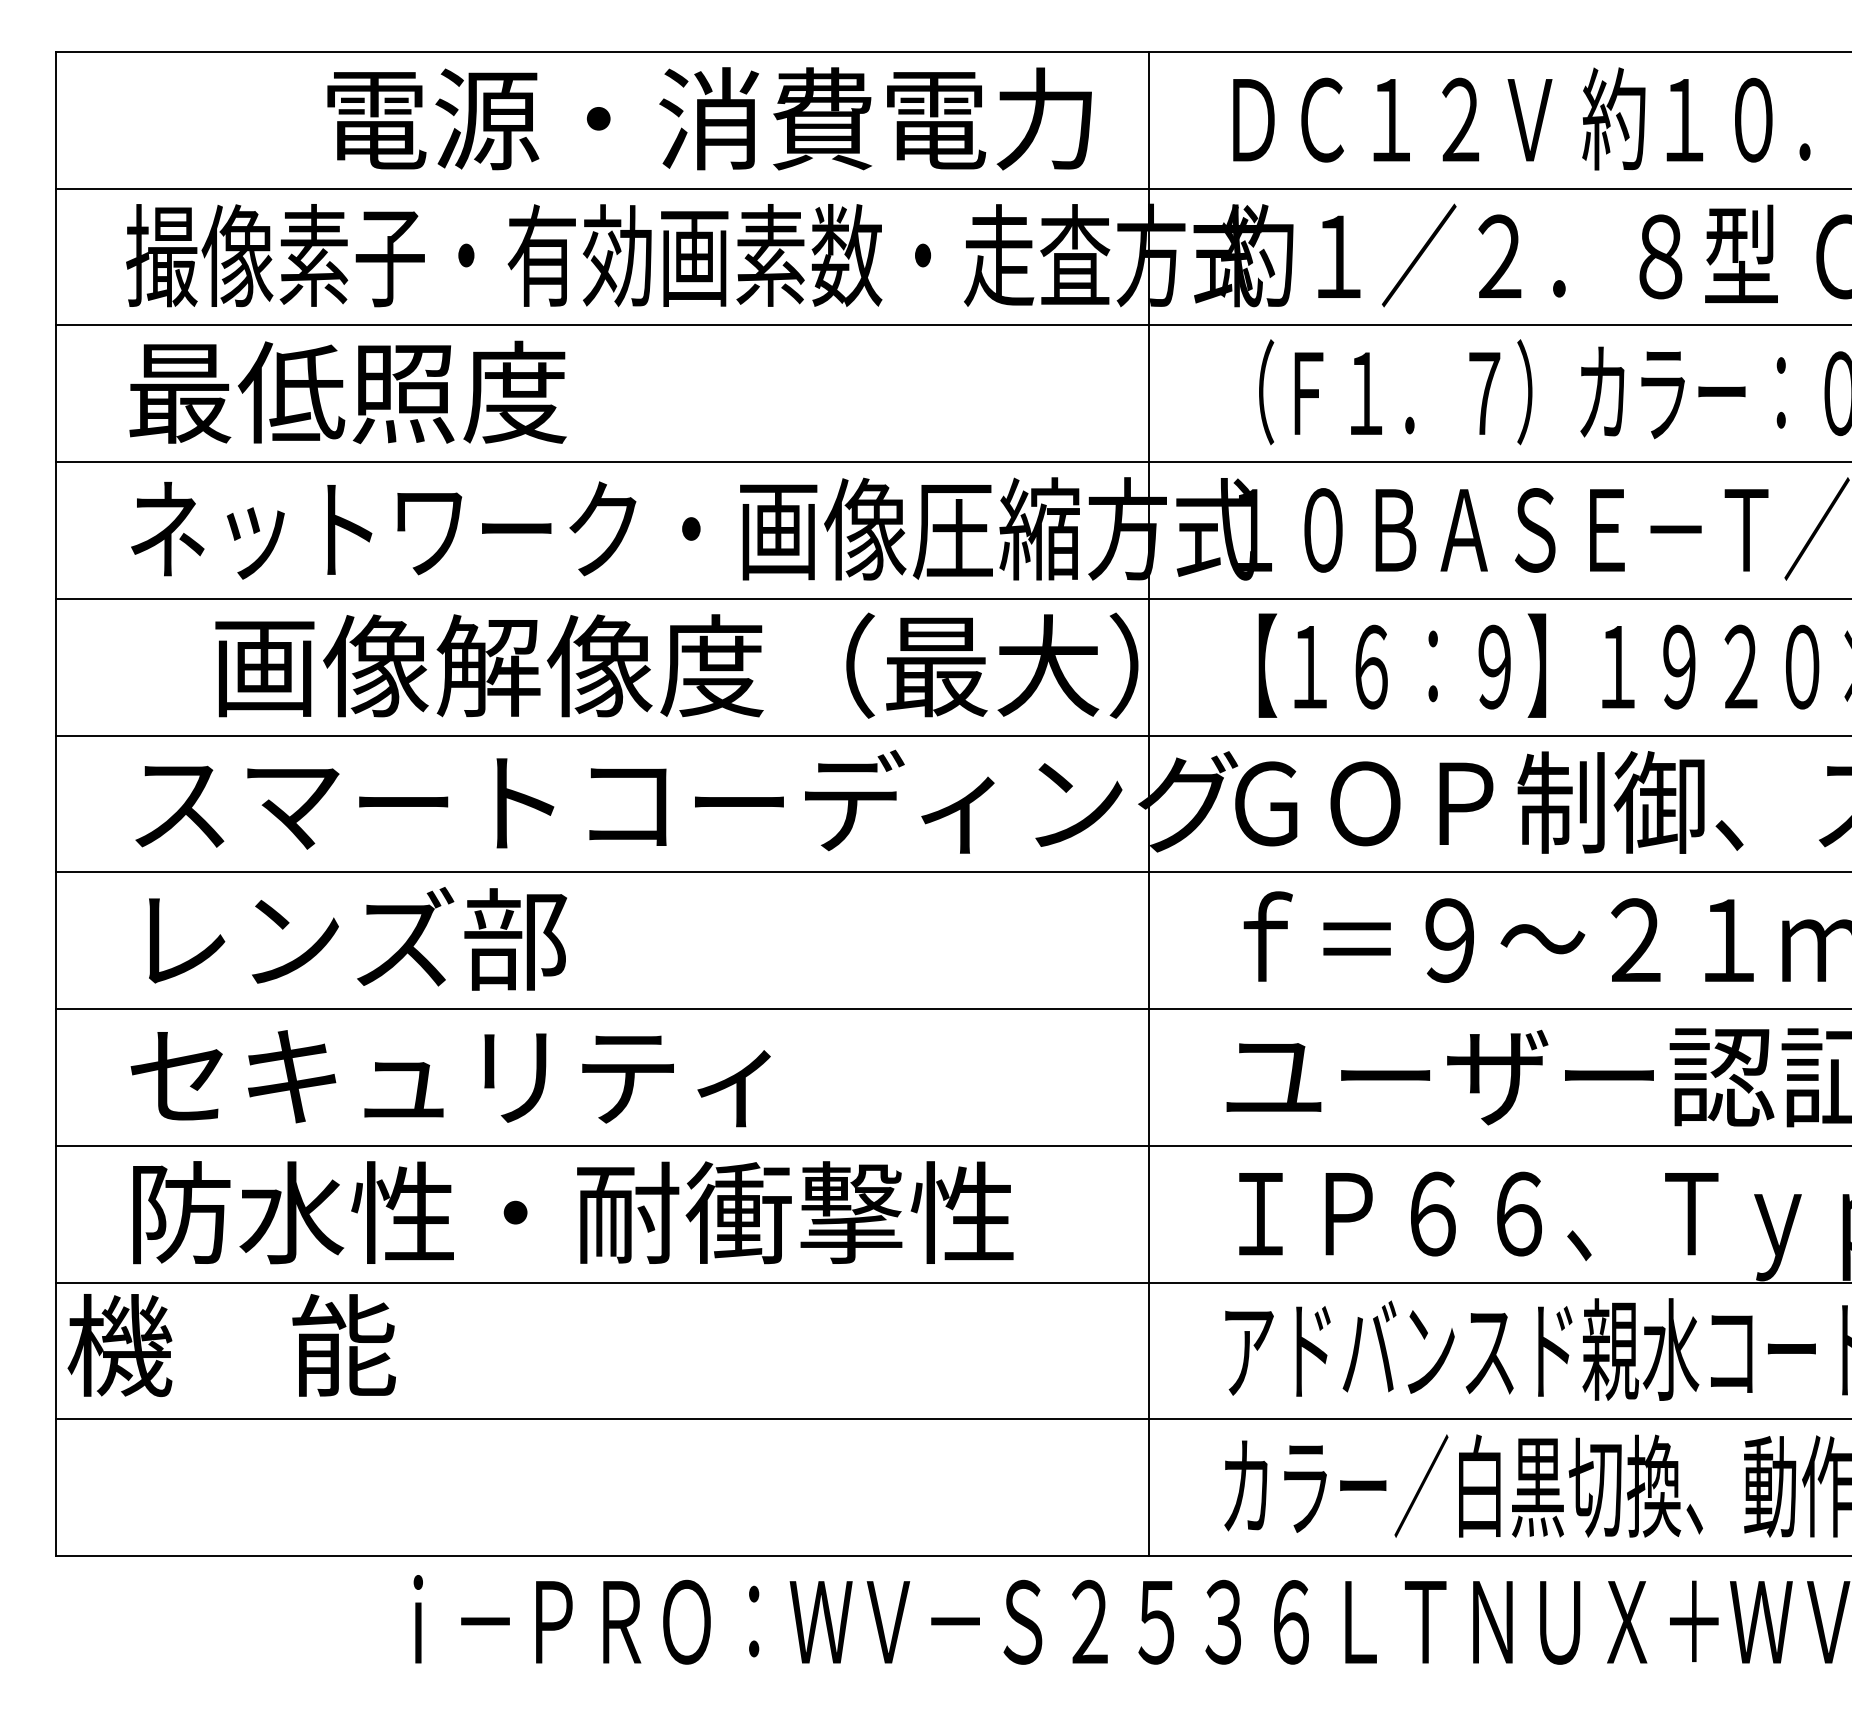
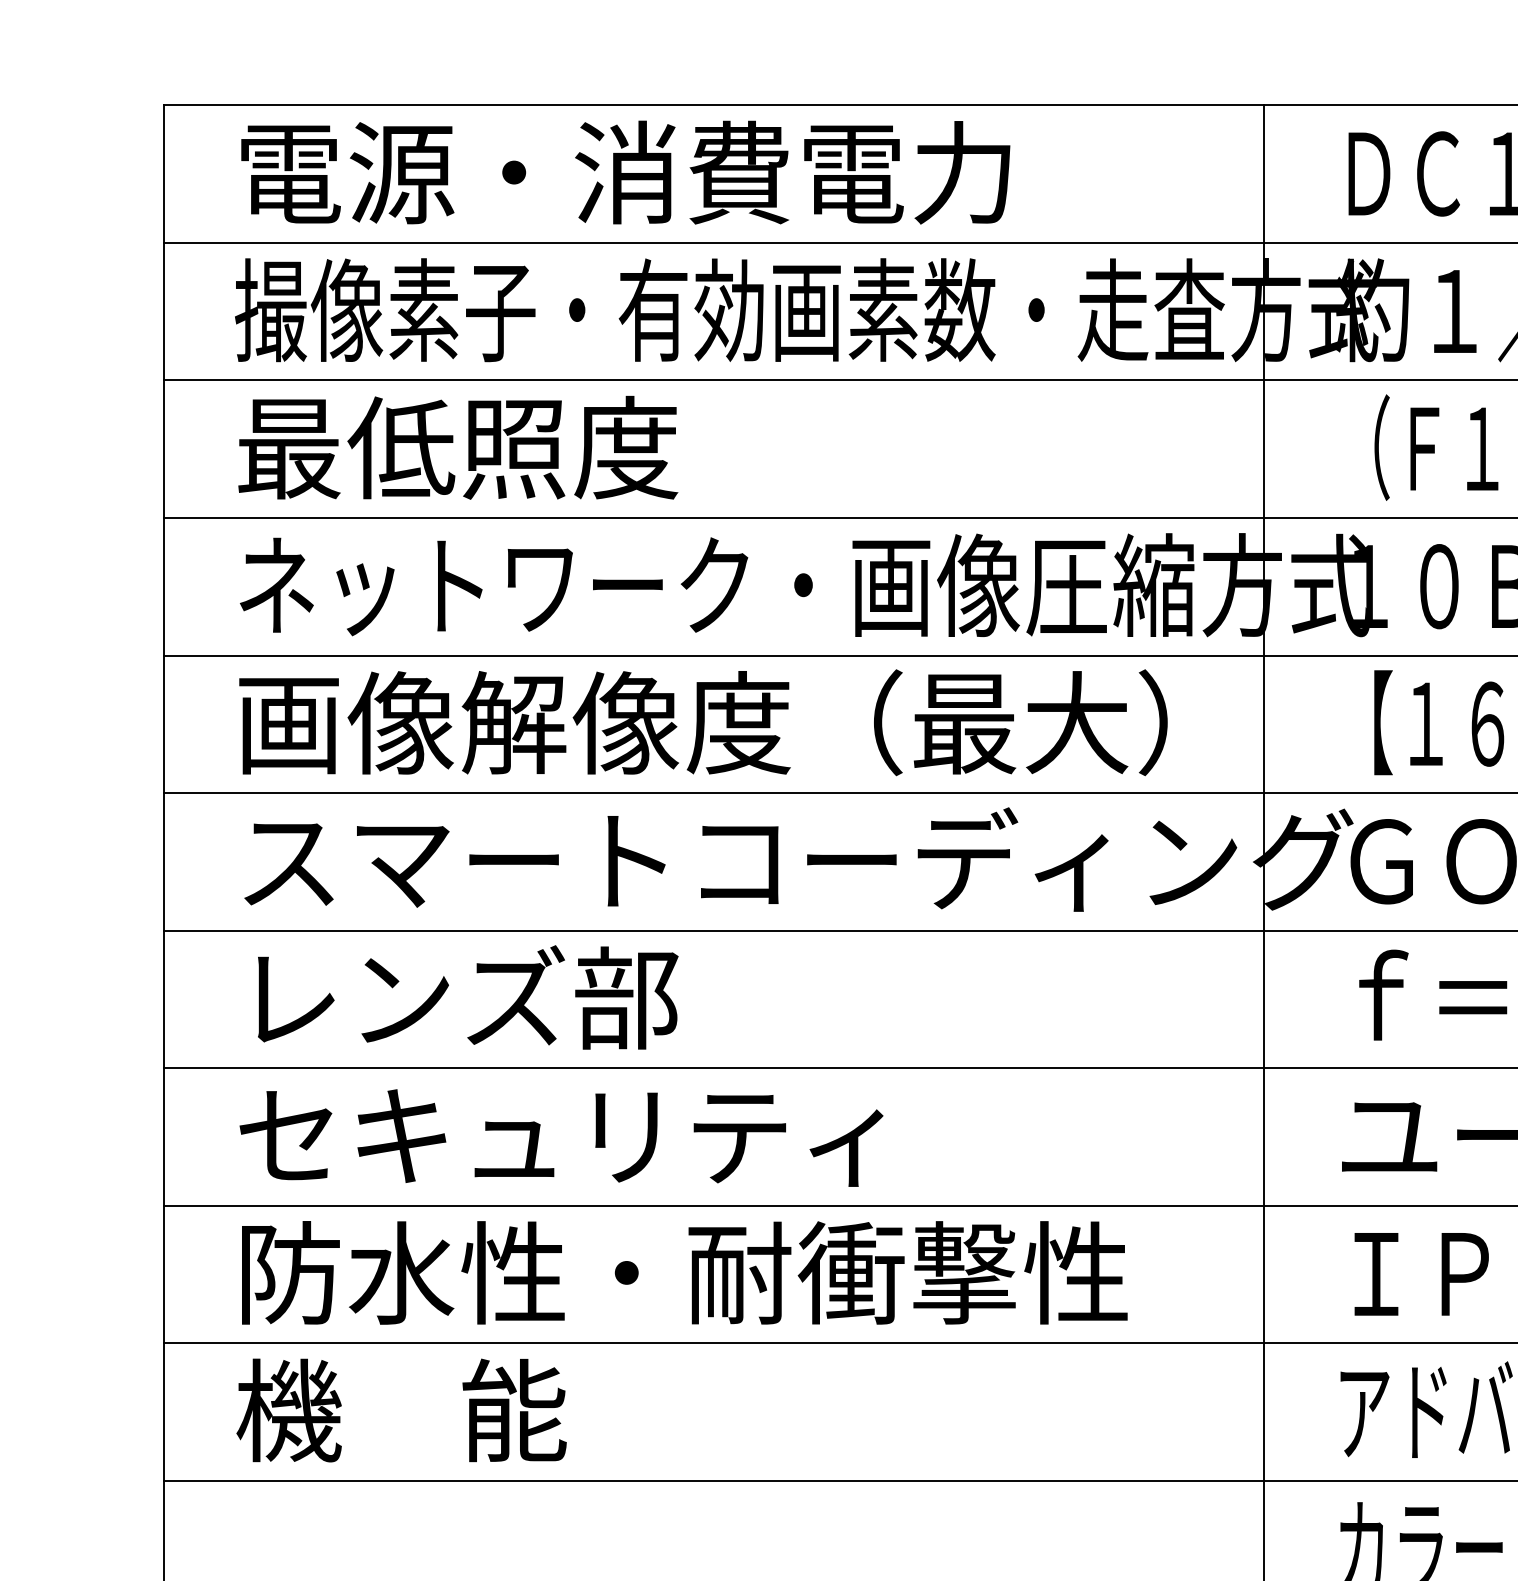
text: (709, 118) -> (625, 172), moved
text: (676, 665) -> (703, 722), moved
text: (231, 1345) -> (401, 1410), moved

